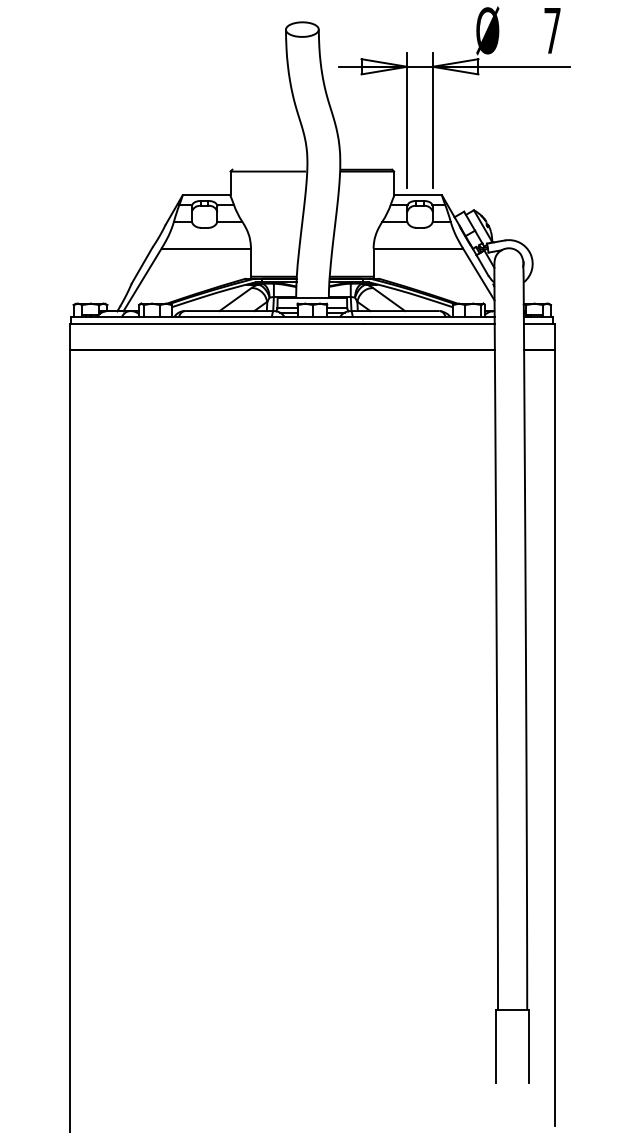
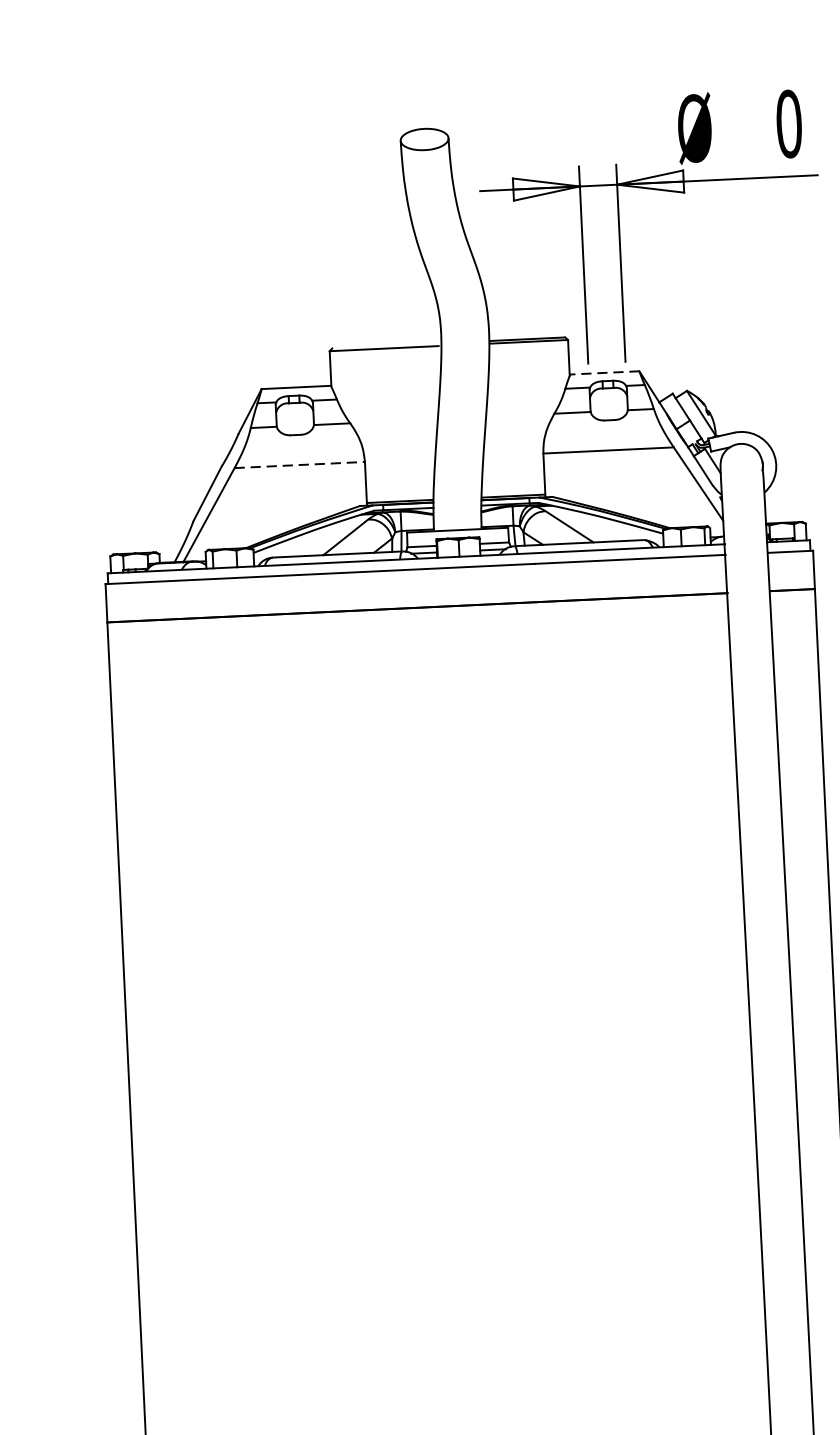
text: (552, 30) -> (789, 123), 7 -> 0
line: (418, 195) -> (605, 373), solid -> dashed
line: (206, 248) -> (299, 464), solid -> dashed

